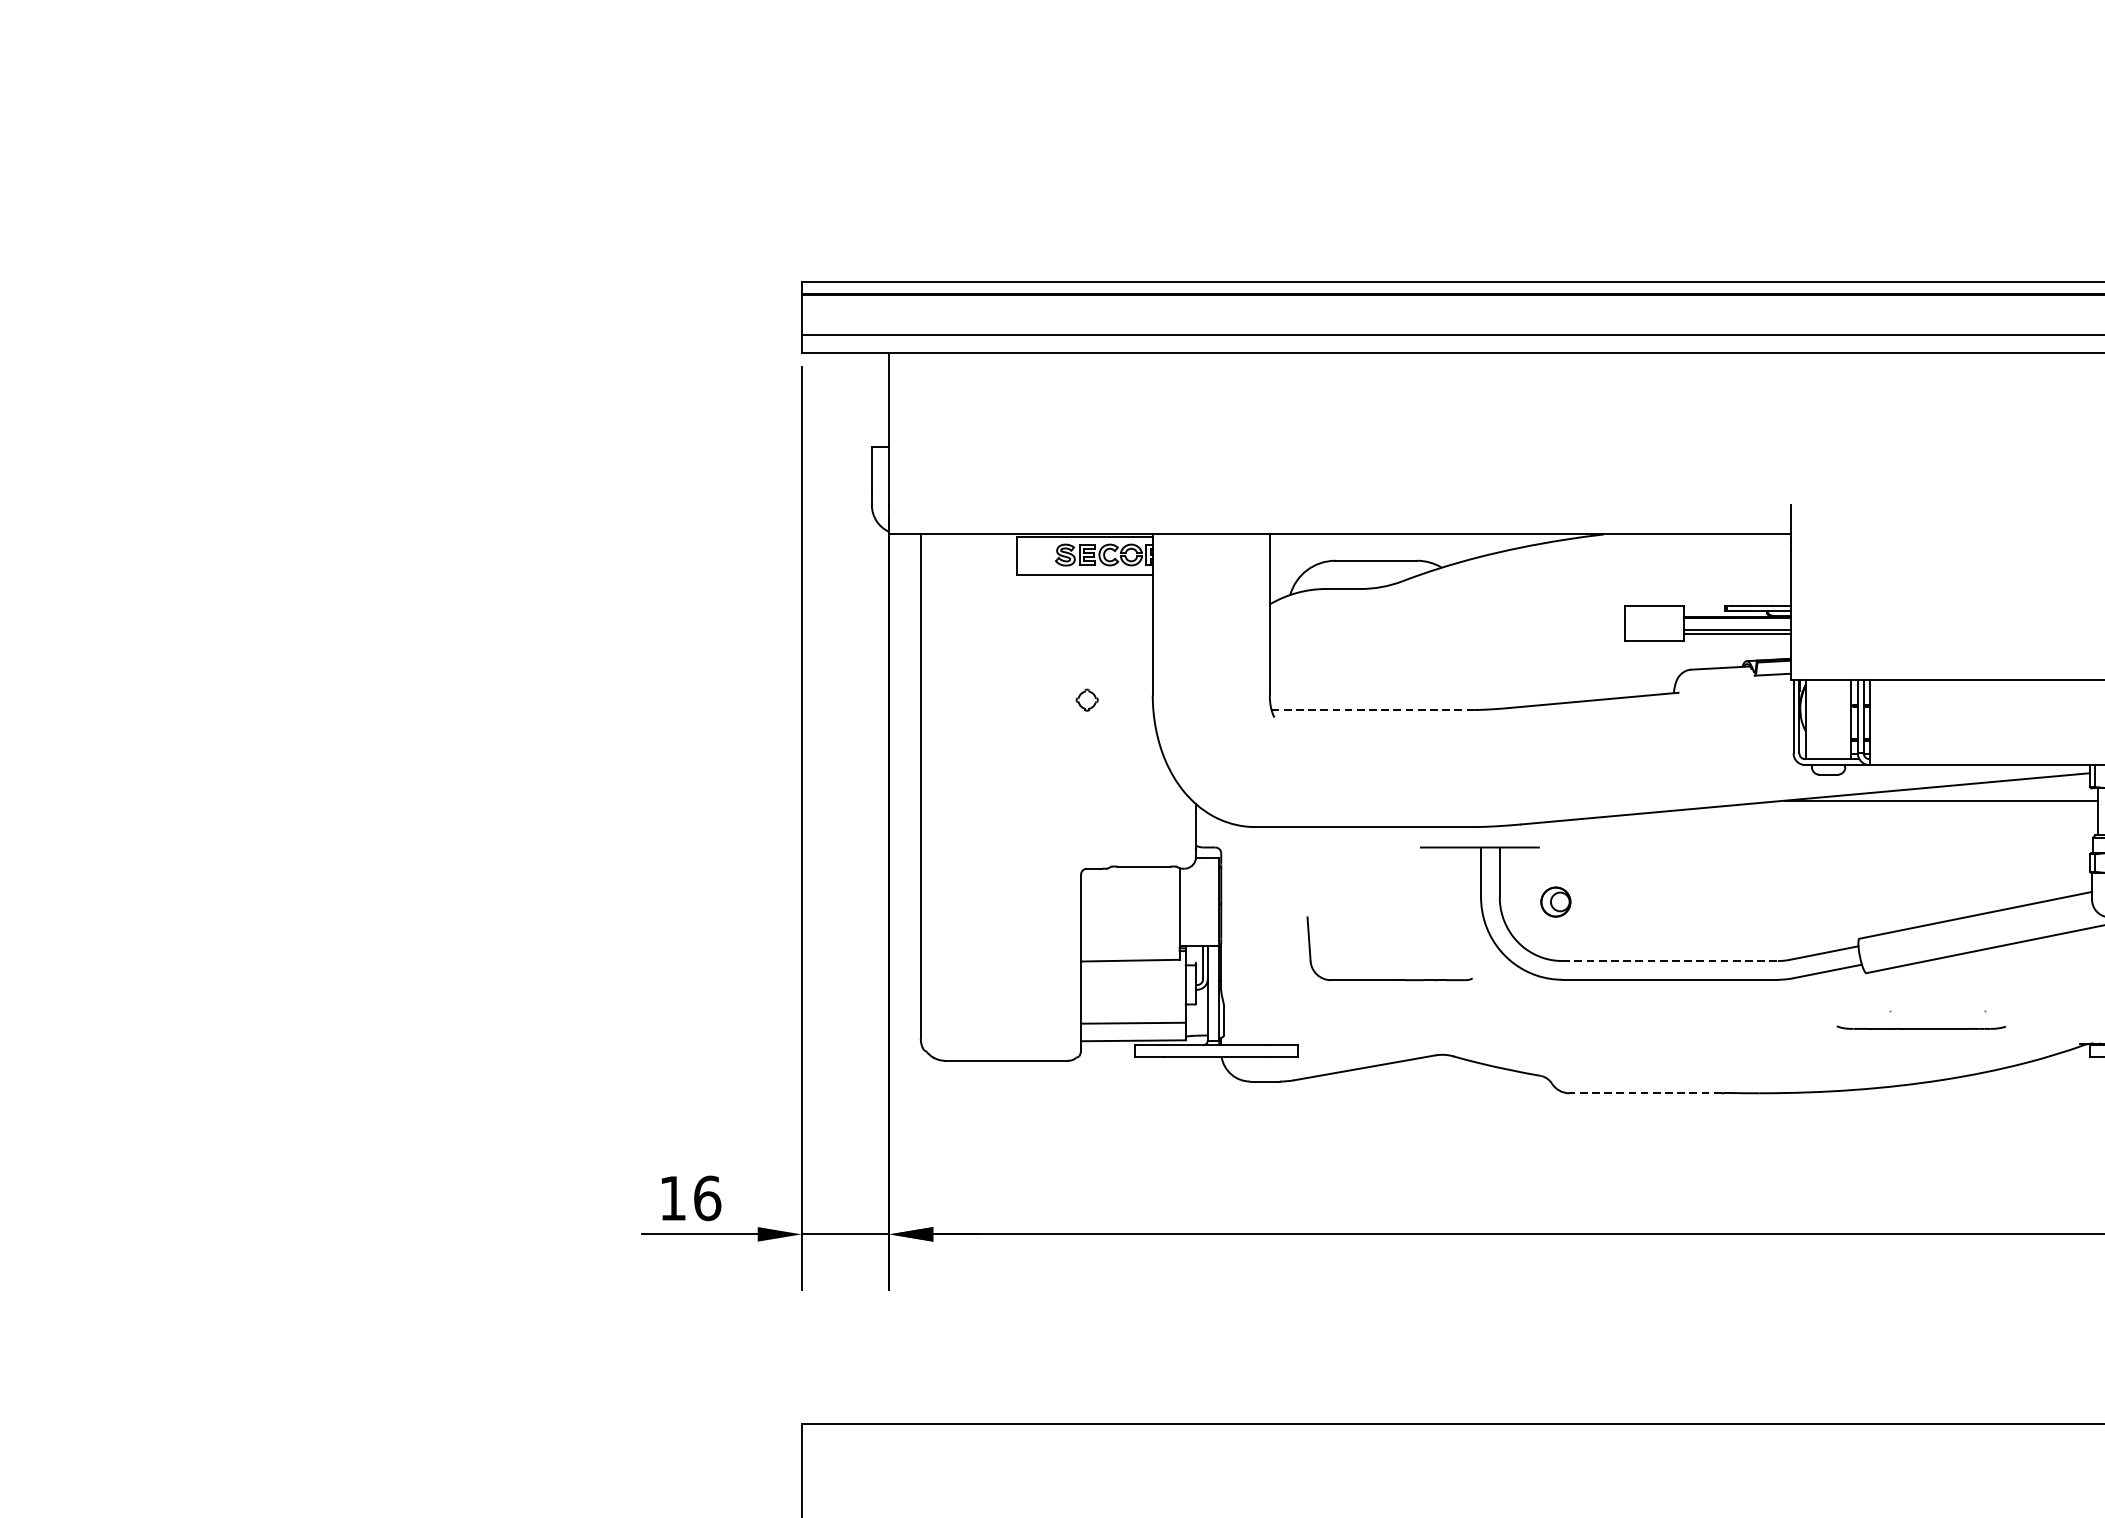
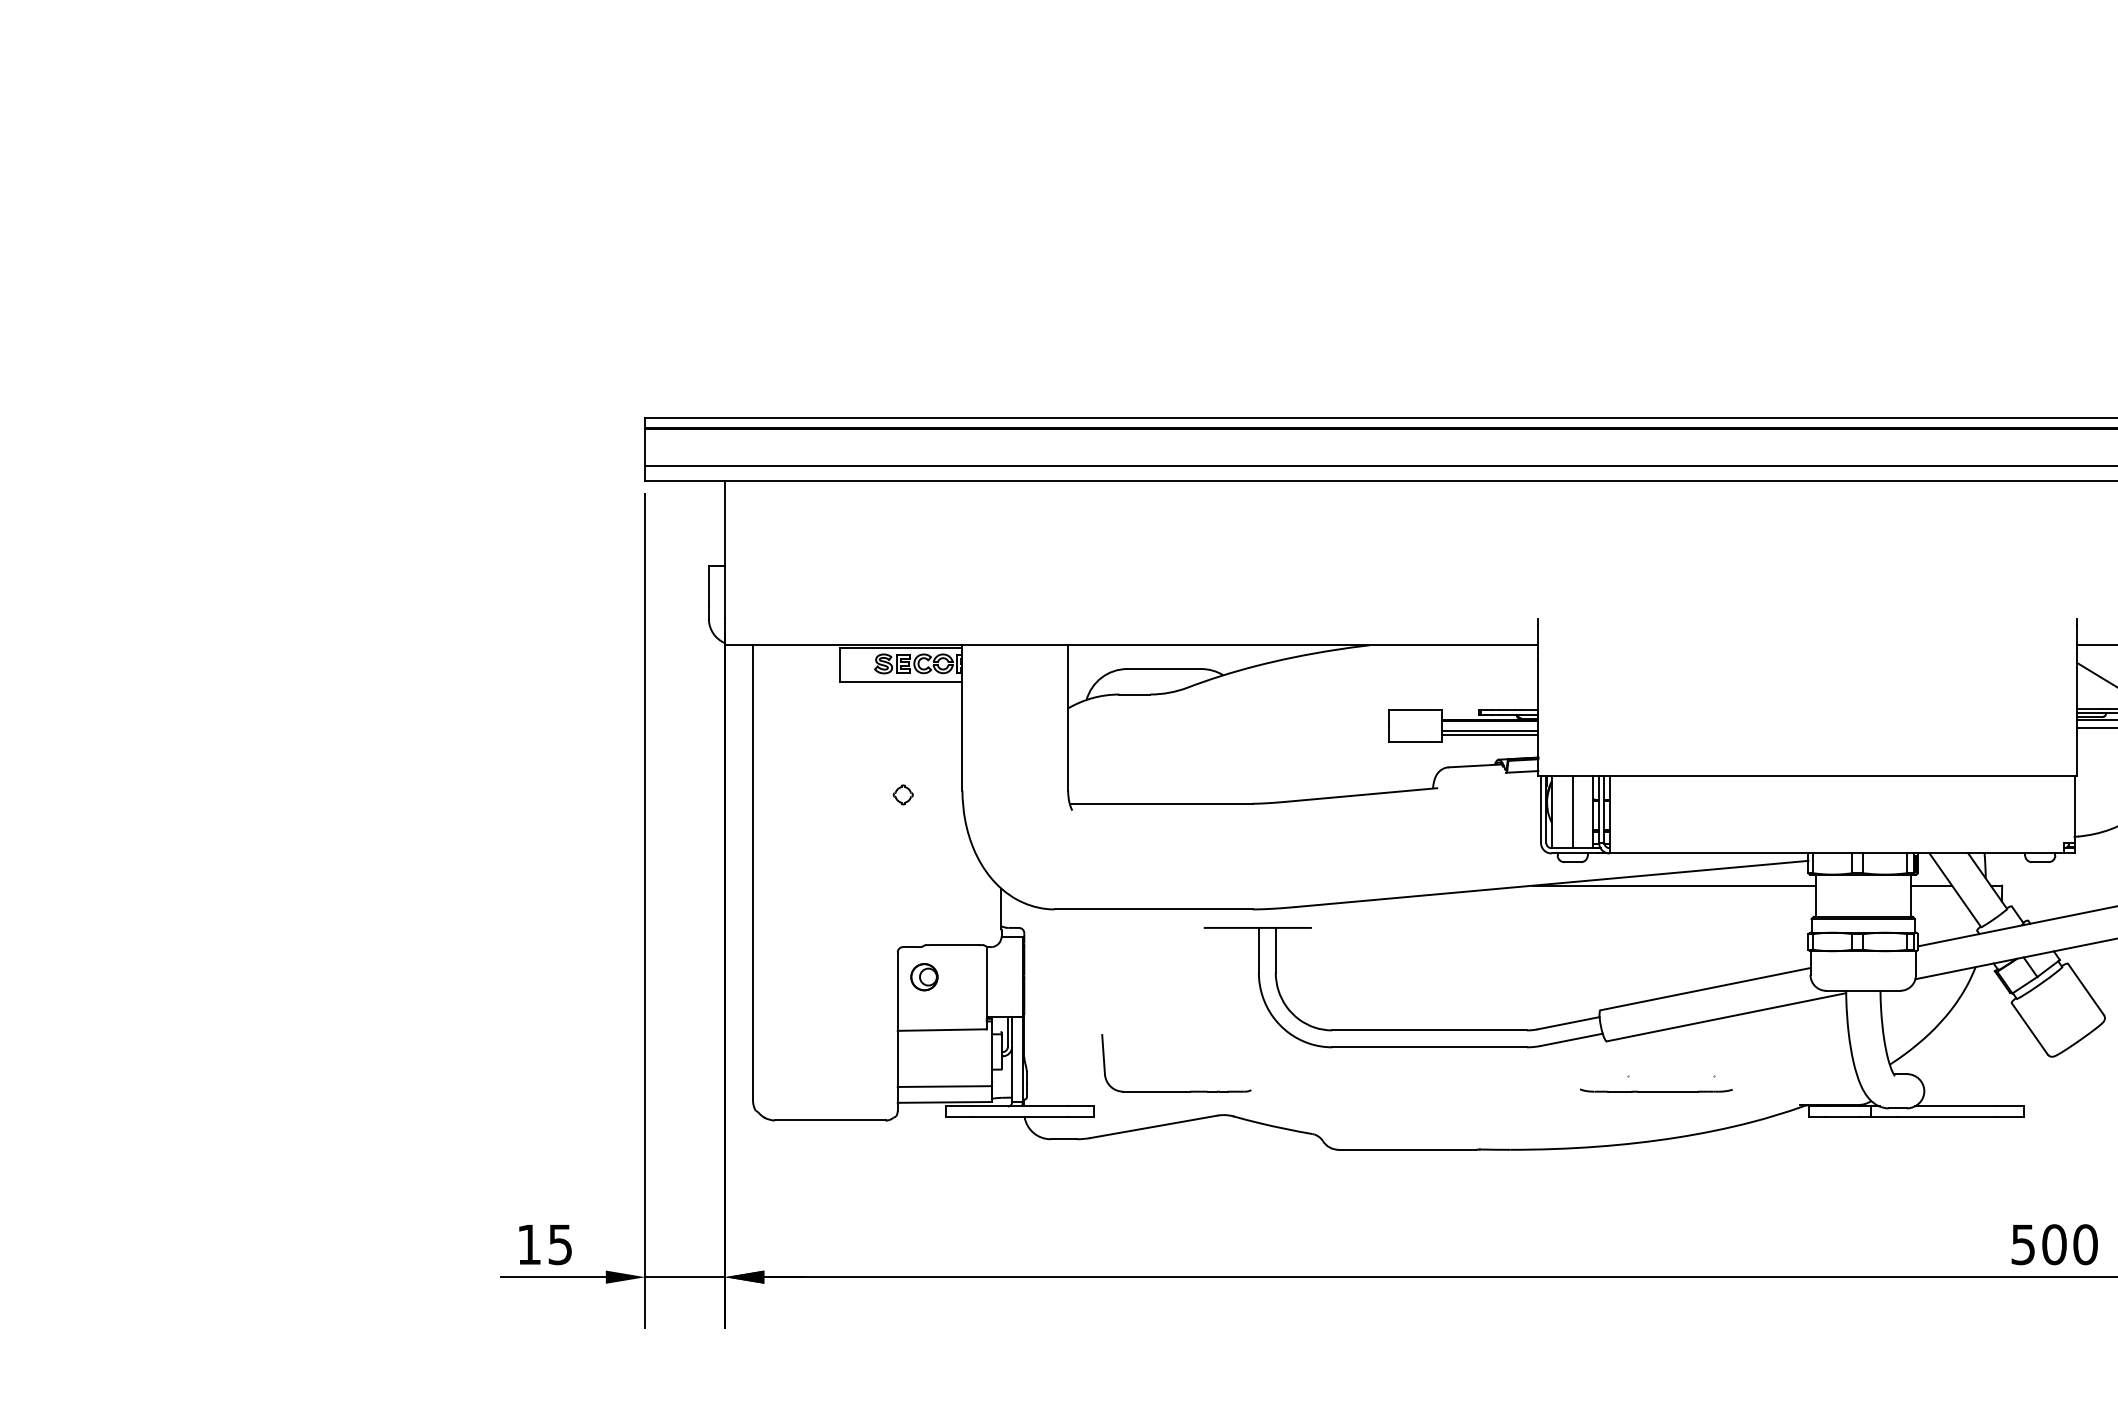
line: (1373, 709) -> (1161, 803), dashed -> solid
line: (1829, 719) -> (1573, 812), added
part: (1555, 902) -> (924, 977), moved
line: (1671, 961) -> (1430, 1030), dashed -> solid
part: (1389, 979) -> (1176, 1091), moved
line: (1645, 1092) -> (1407, 1149), dashed -> solid
text: (707, 1198) -> (560, 1244), 16 -> 15

